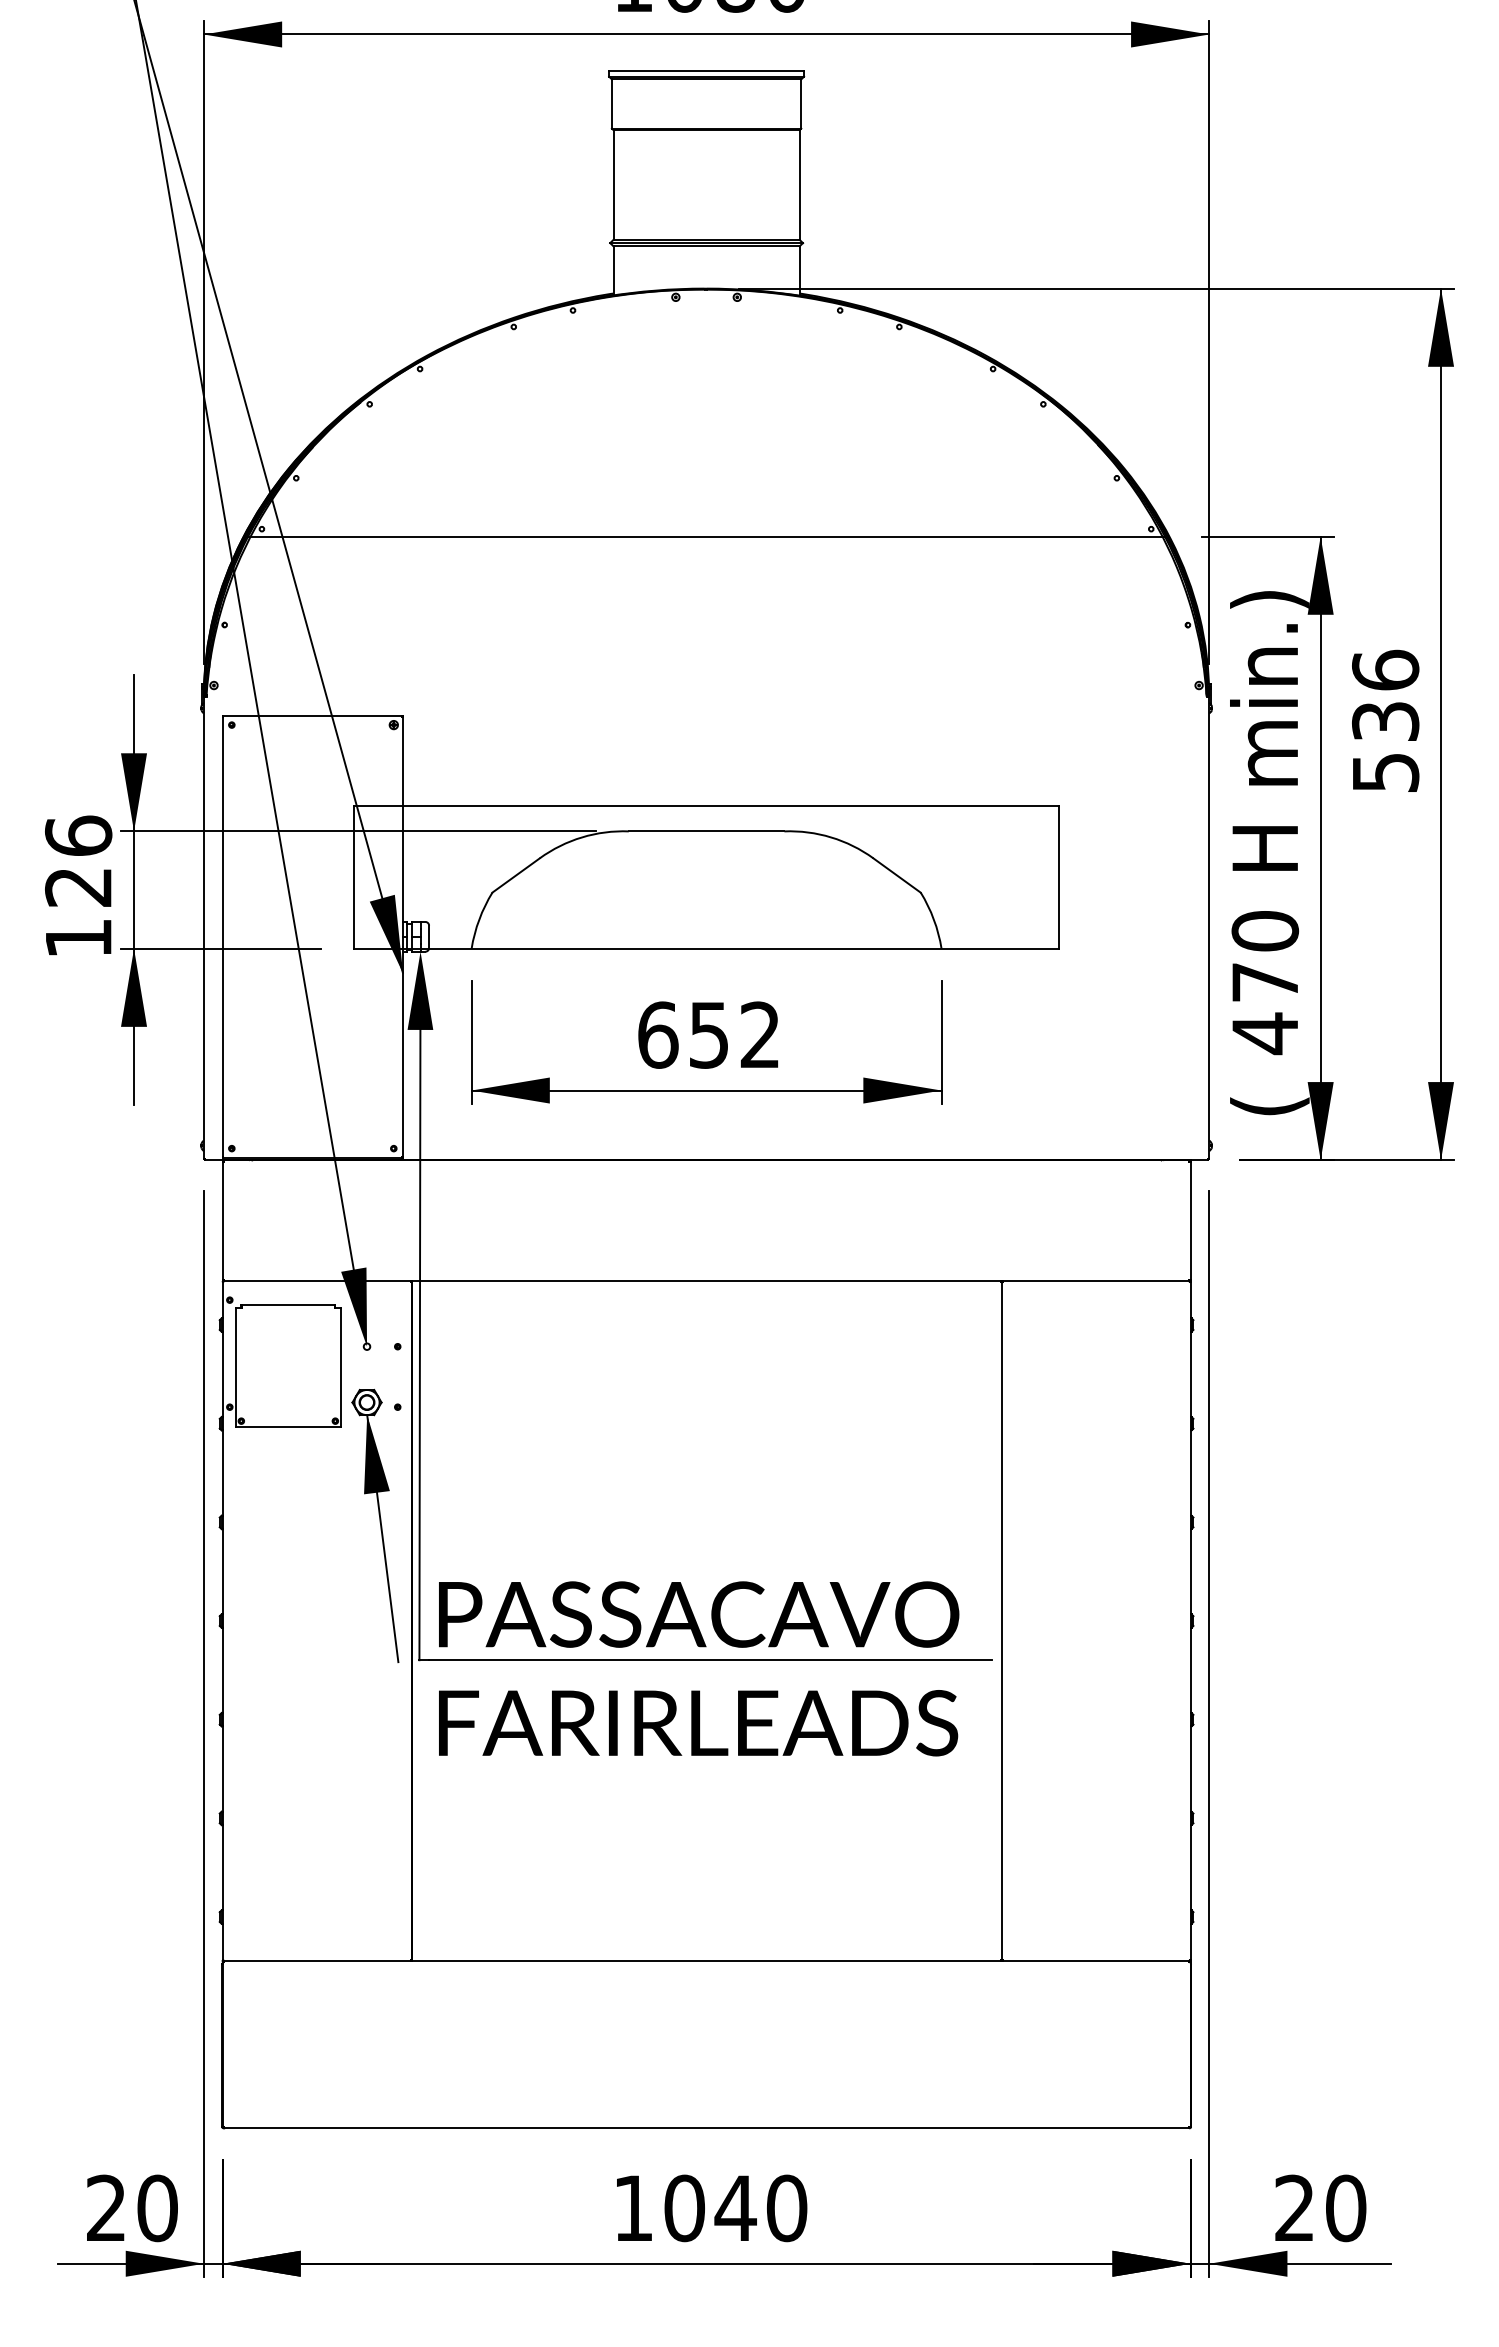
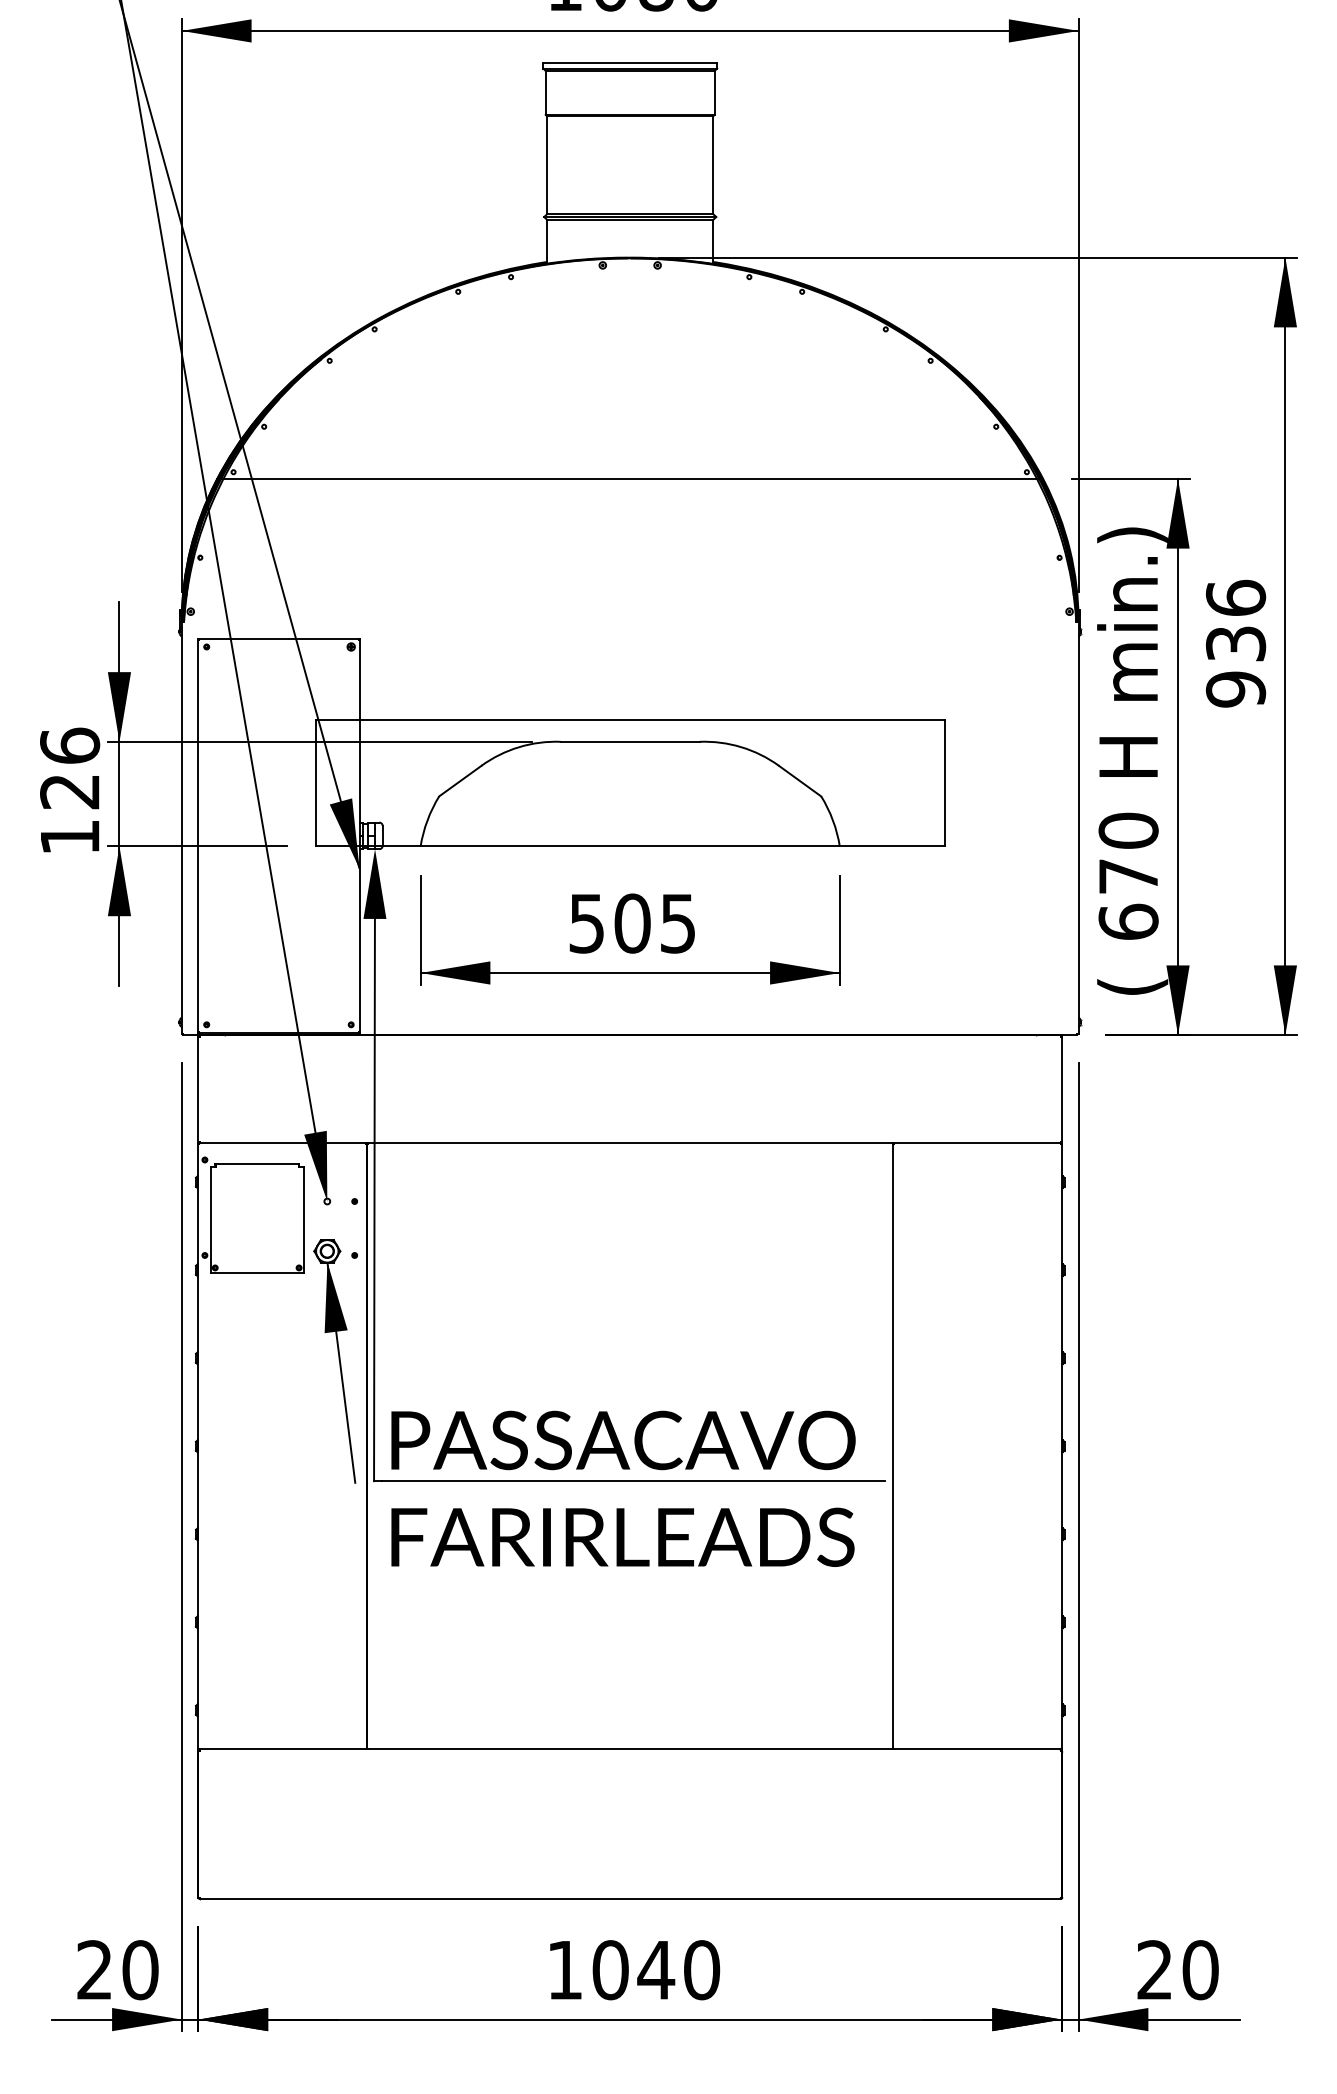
text: (1385, 772) -> (1235, 689), 536 -> 936
text: (1265, 1033) -> (1128, 922), 470 -> 670
text: (708, 1035) -> (631, 923), 652 -> 505

